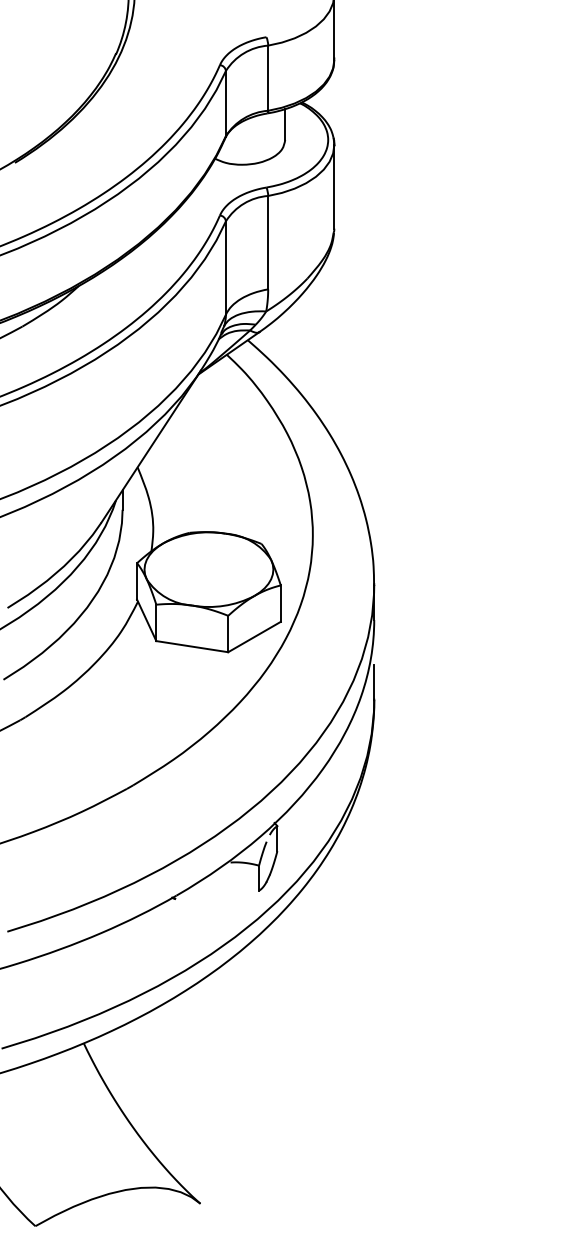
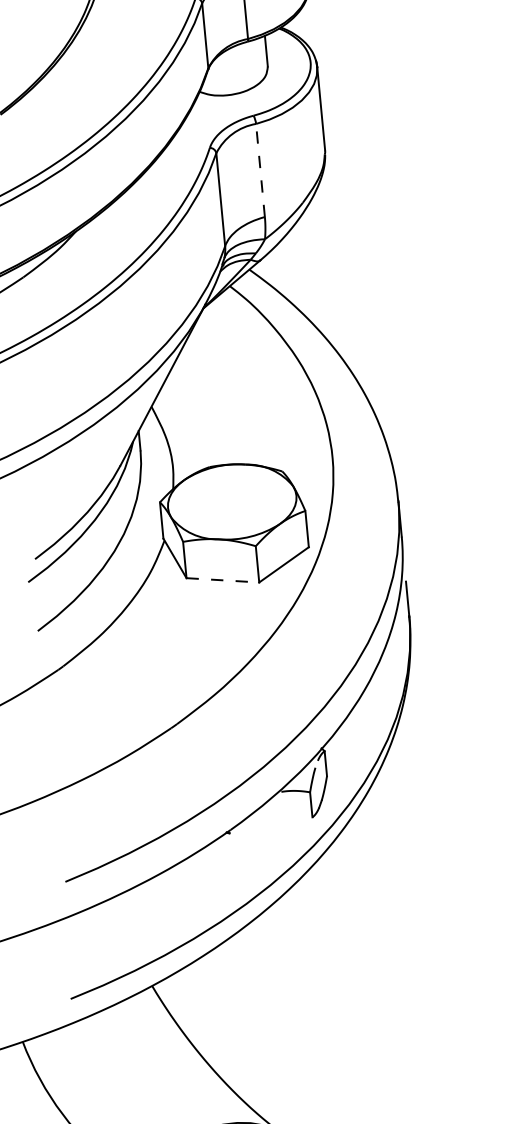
line: (268, 242) -> (260, 170), solid -> dashed
line: (192, 646) -> (223, 580), solid -> dashed

